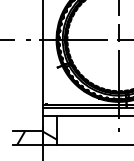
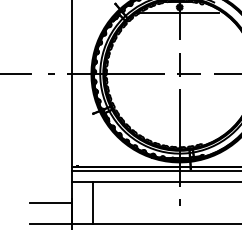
hatch: (50, 135) -> (82, 210), removed
hatch: (21, 137) -> (41, 213), removed

